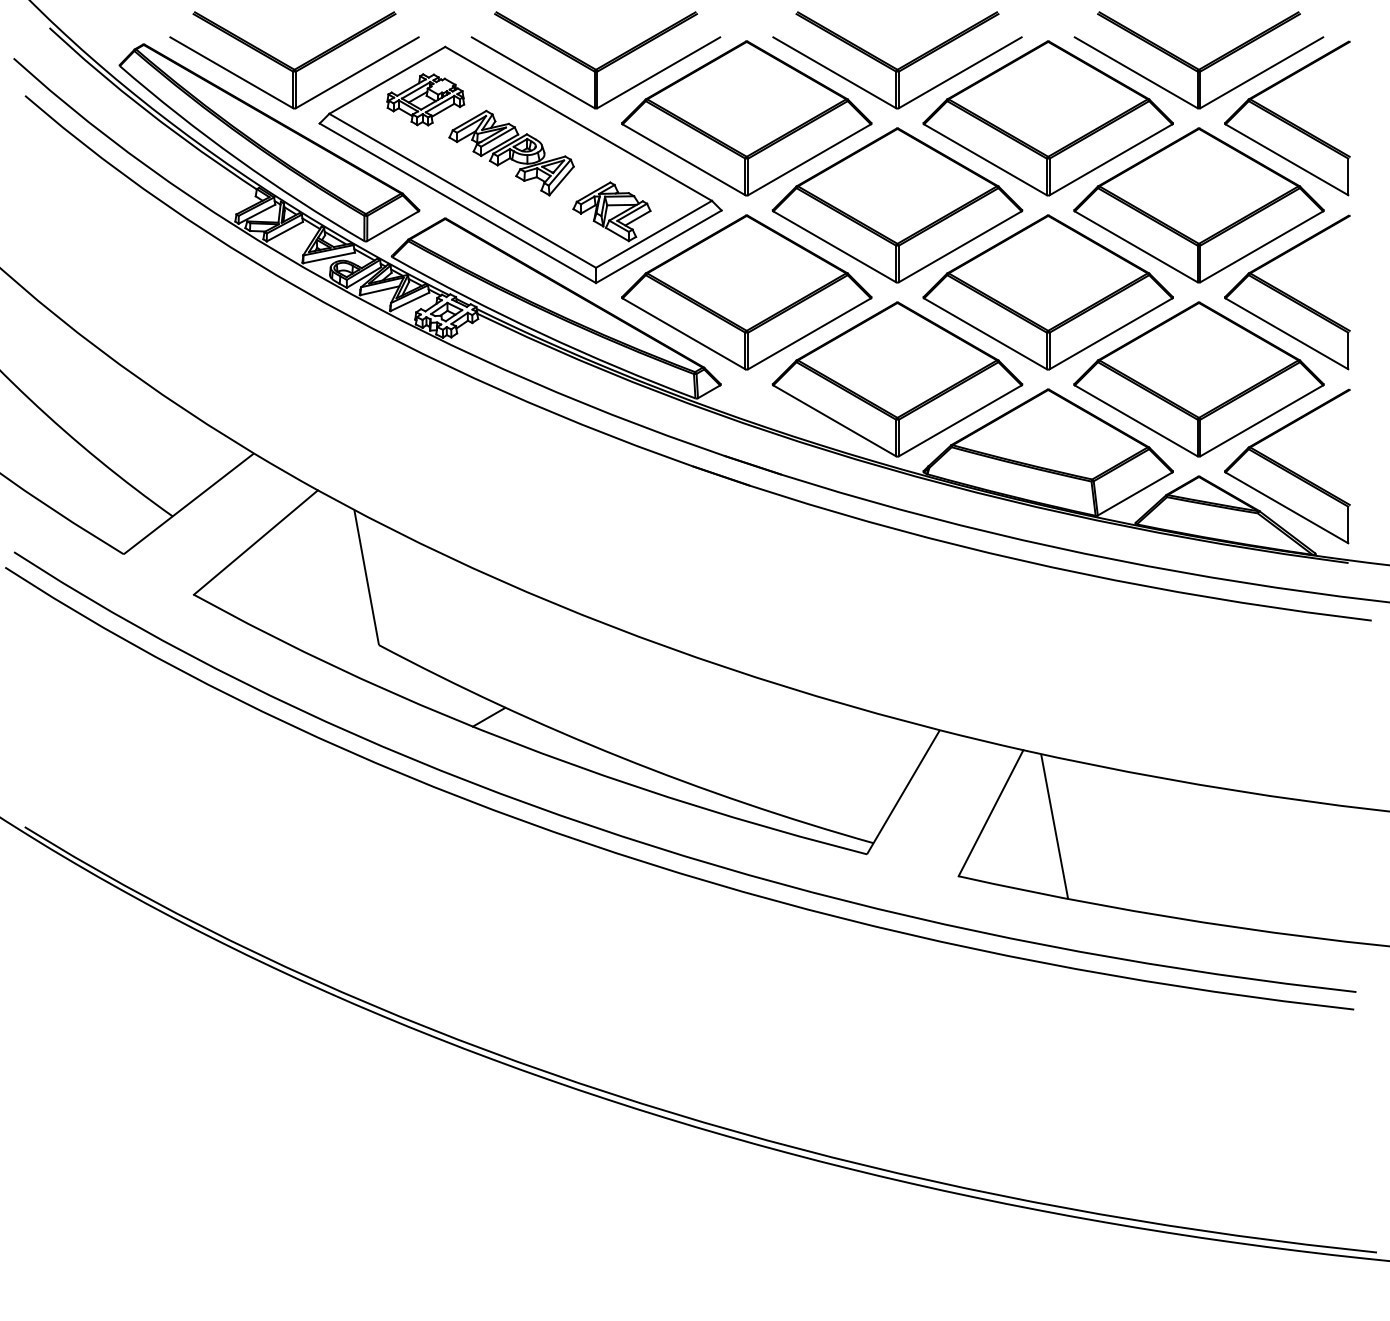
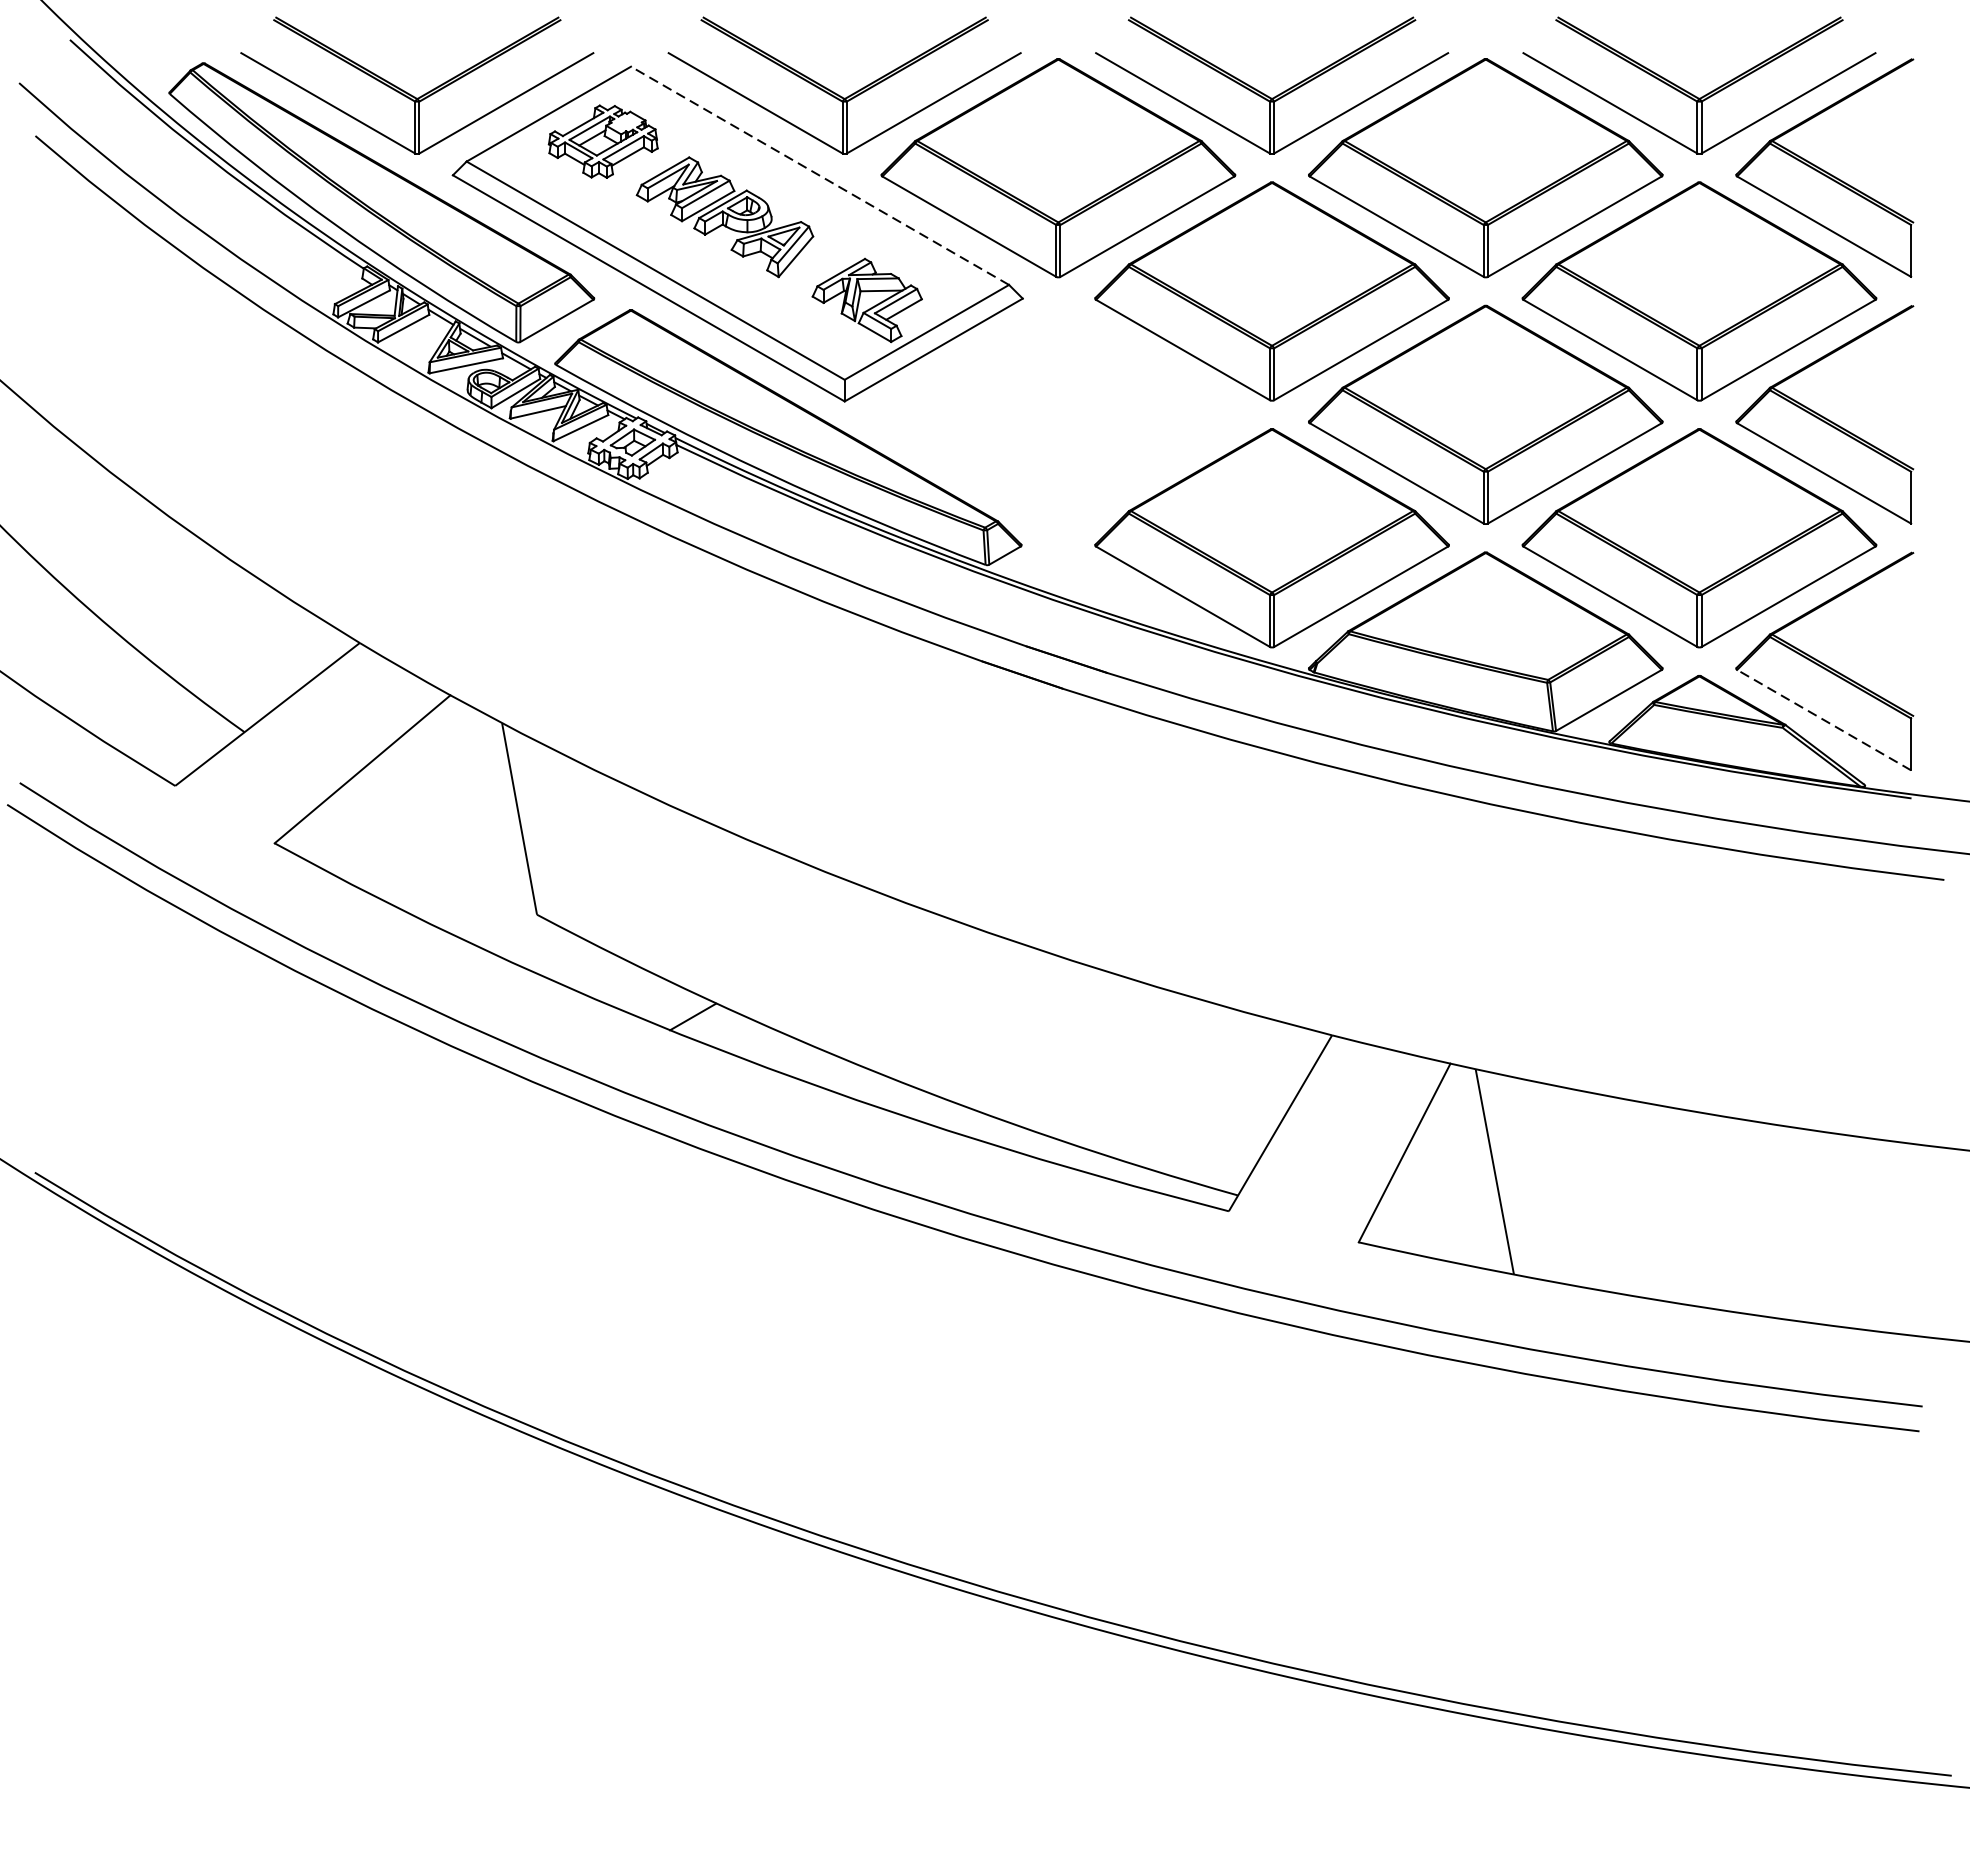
line: (578, 123) -> (819, 175), solid -> dashed
part: (746, 292) -> (1058, 414), removed
line: (1286, 507) -> (1823, 719), solid -> dashed

